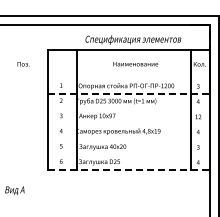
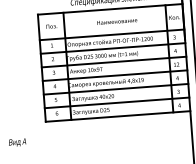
text: (23, 64) -> (51, 26), moved
line: (128, 78) -> (111, 34), added
line: (128, 93) -> (112, 48), dashed -> solid
line: (128, 108) -> (113, 61), added
line: (128, 124) -> (114, 76), added
line: (128, 139) -> (115, 89), added
line: (128, 154) -> (116, 102), added
line: (128, 169) -> (117, 116), dashed -> solid

